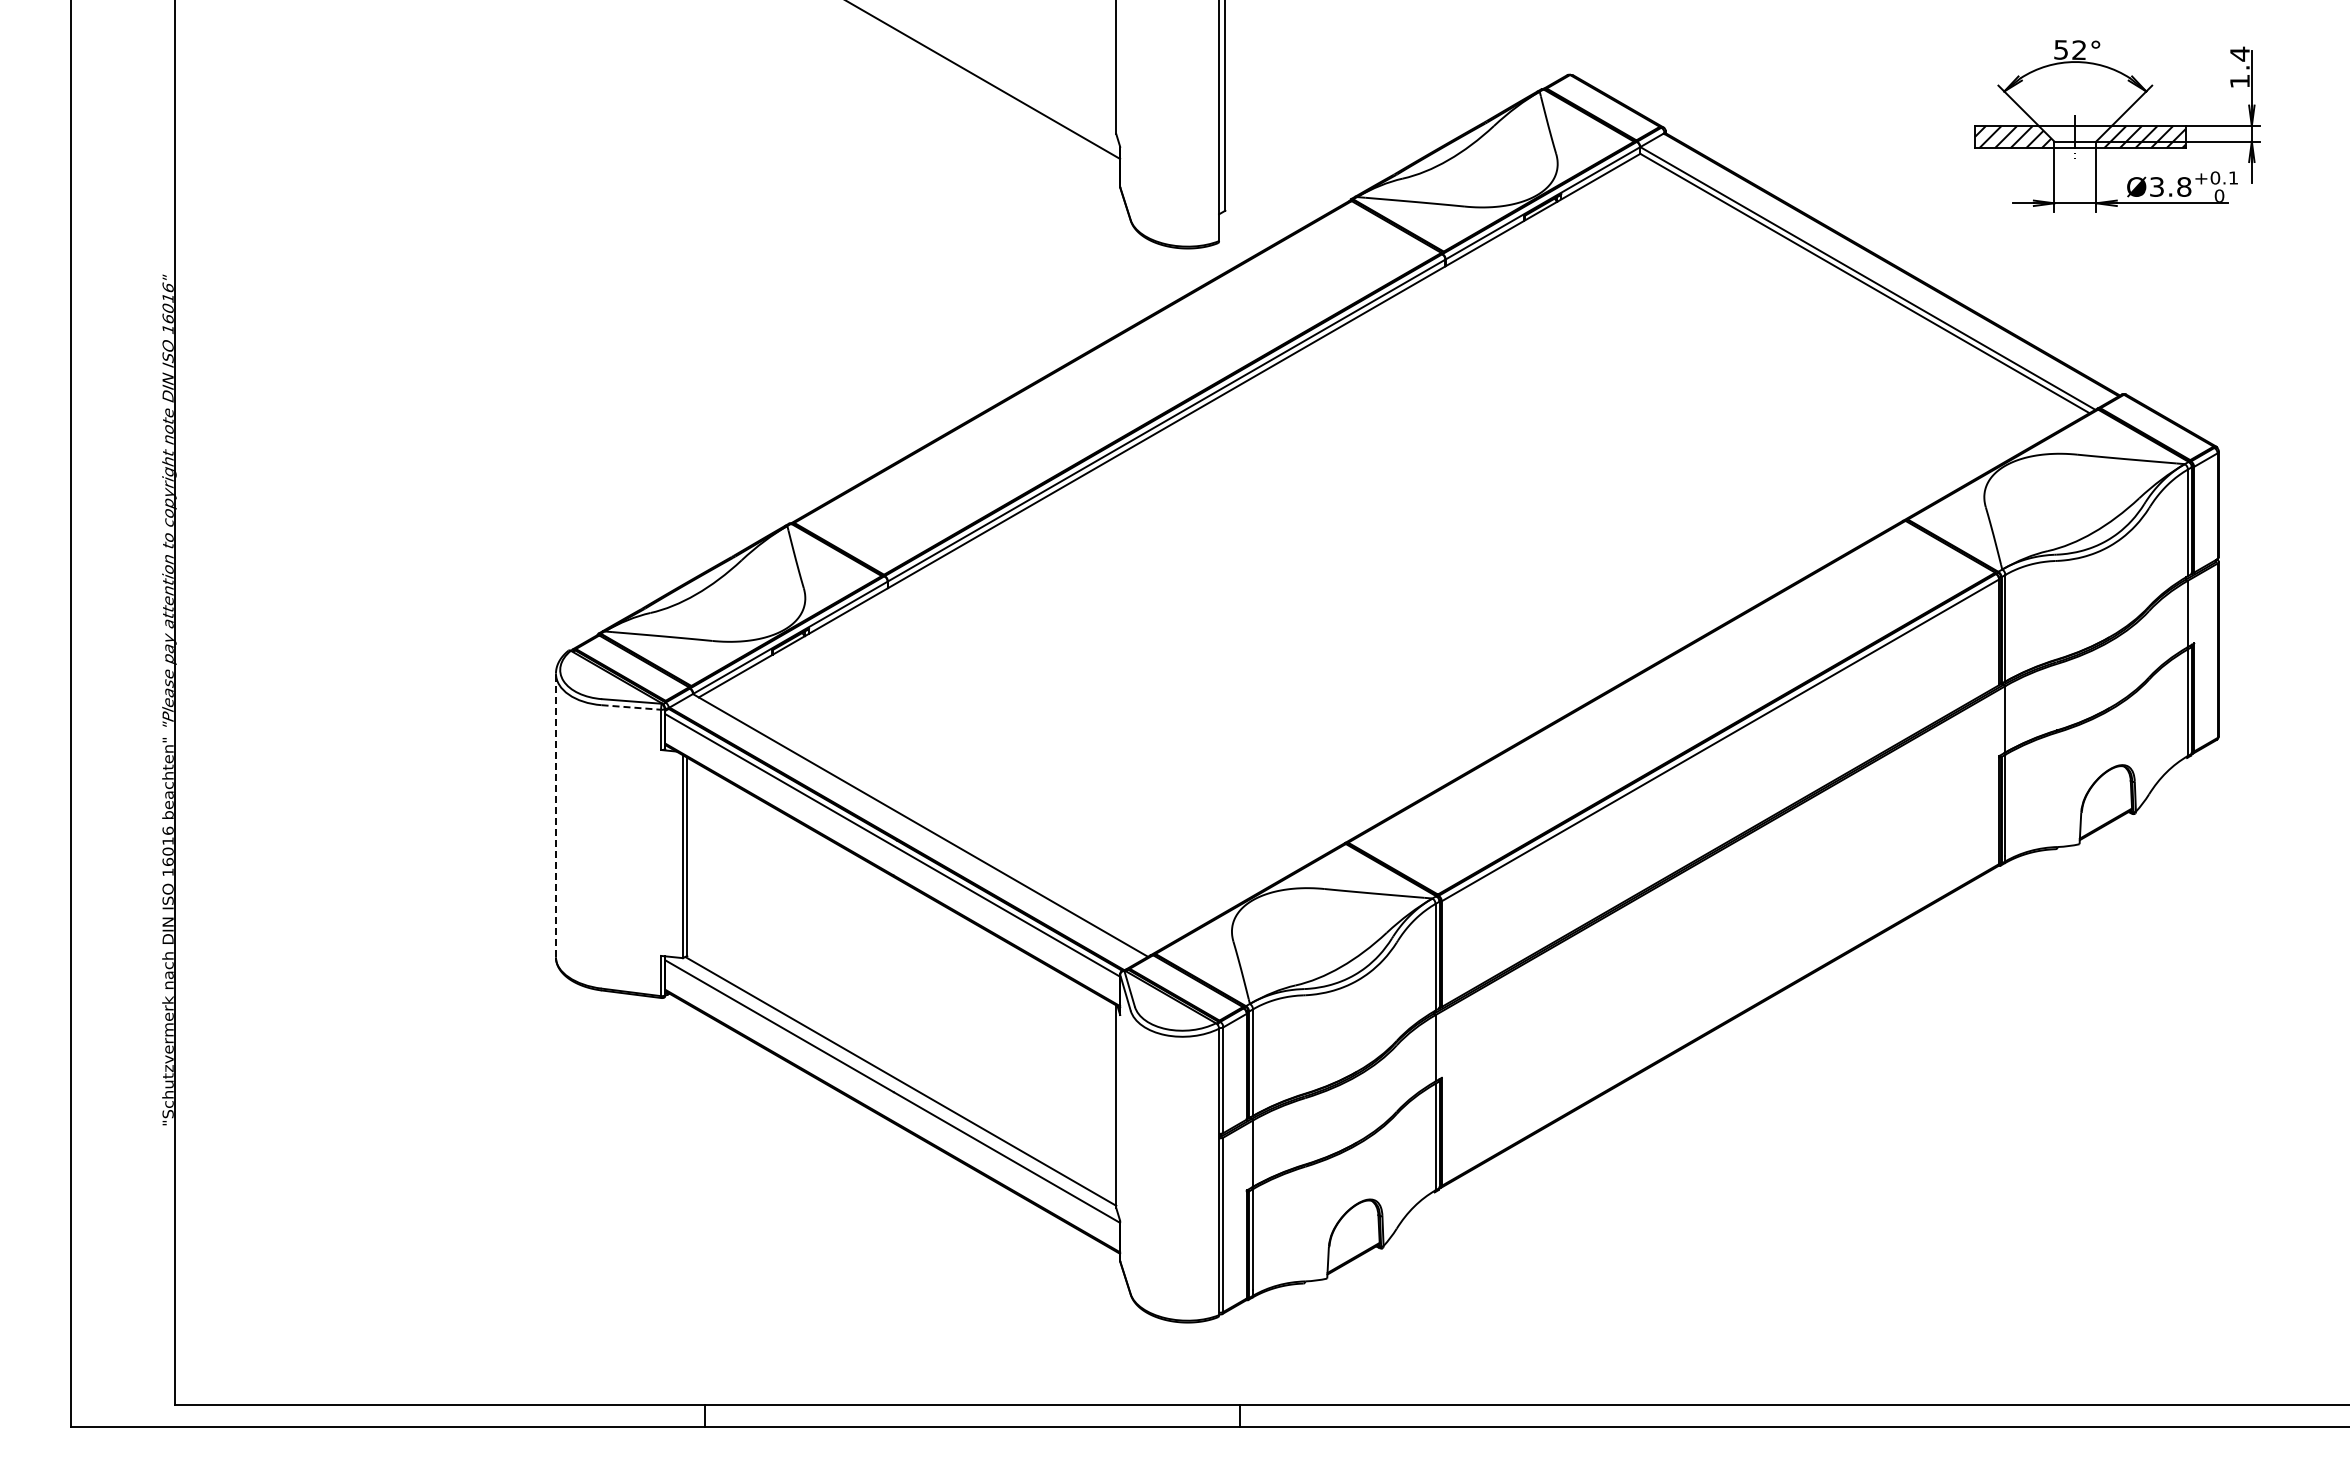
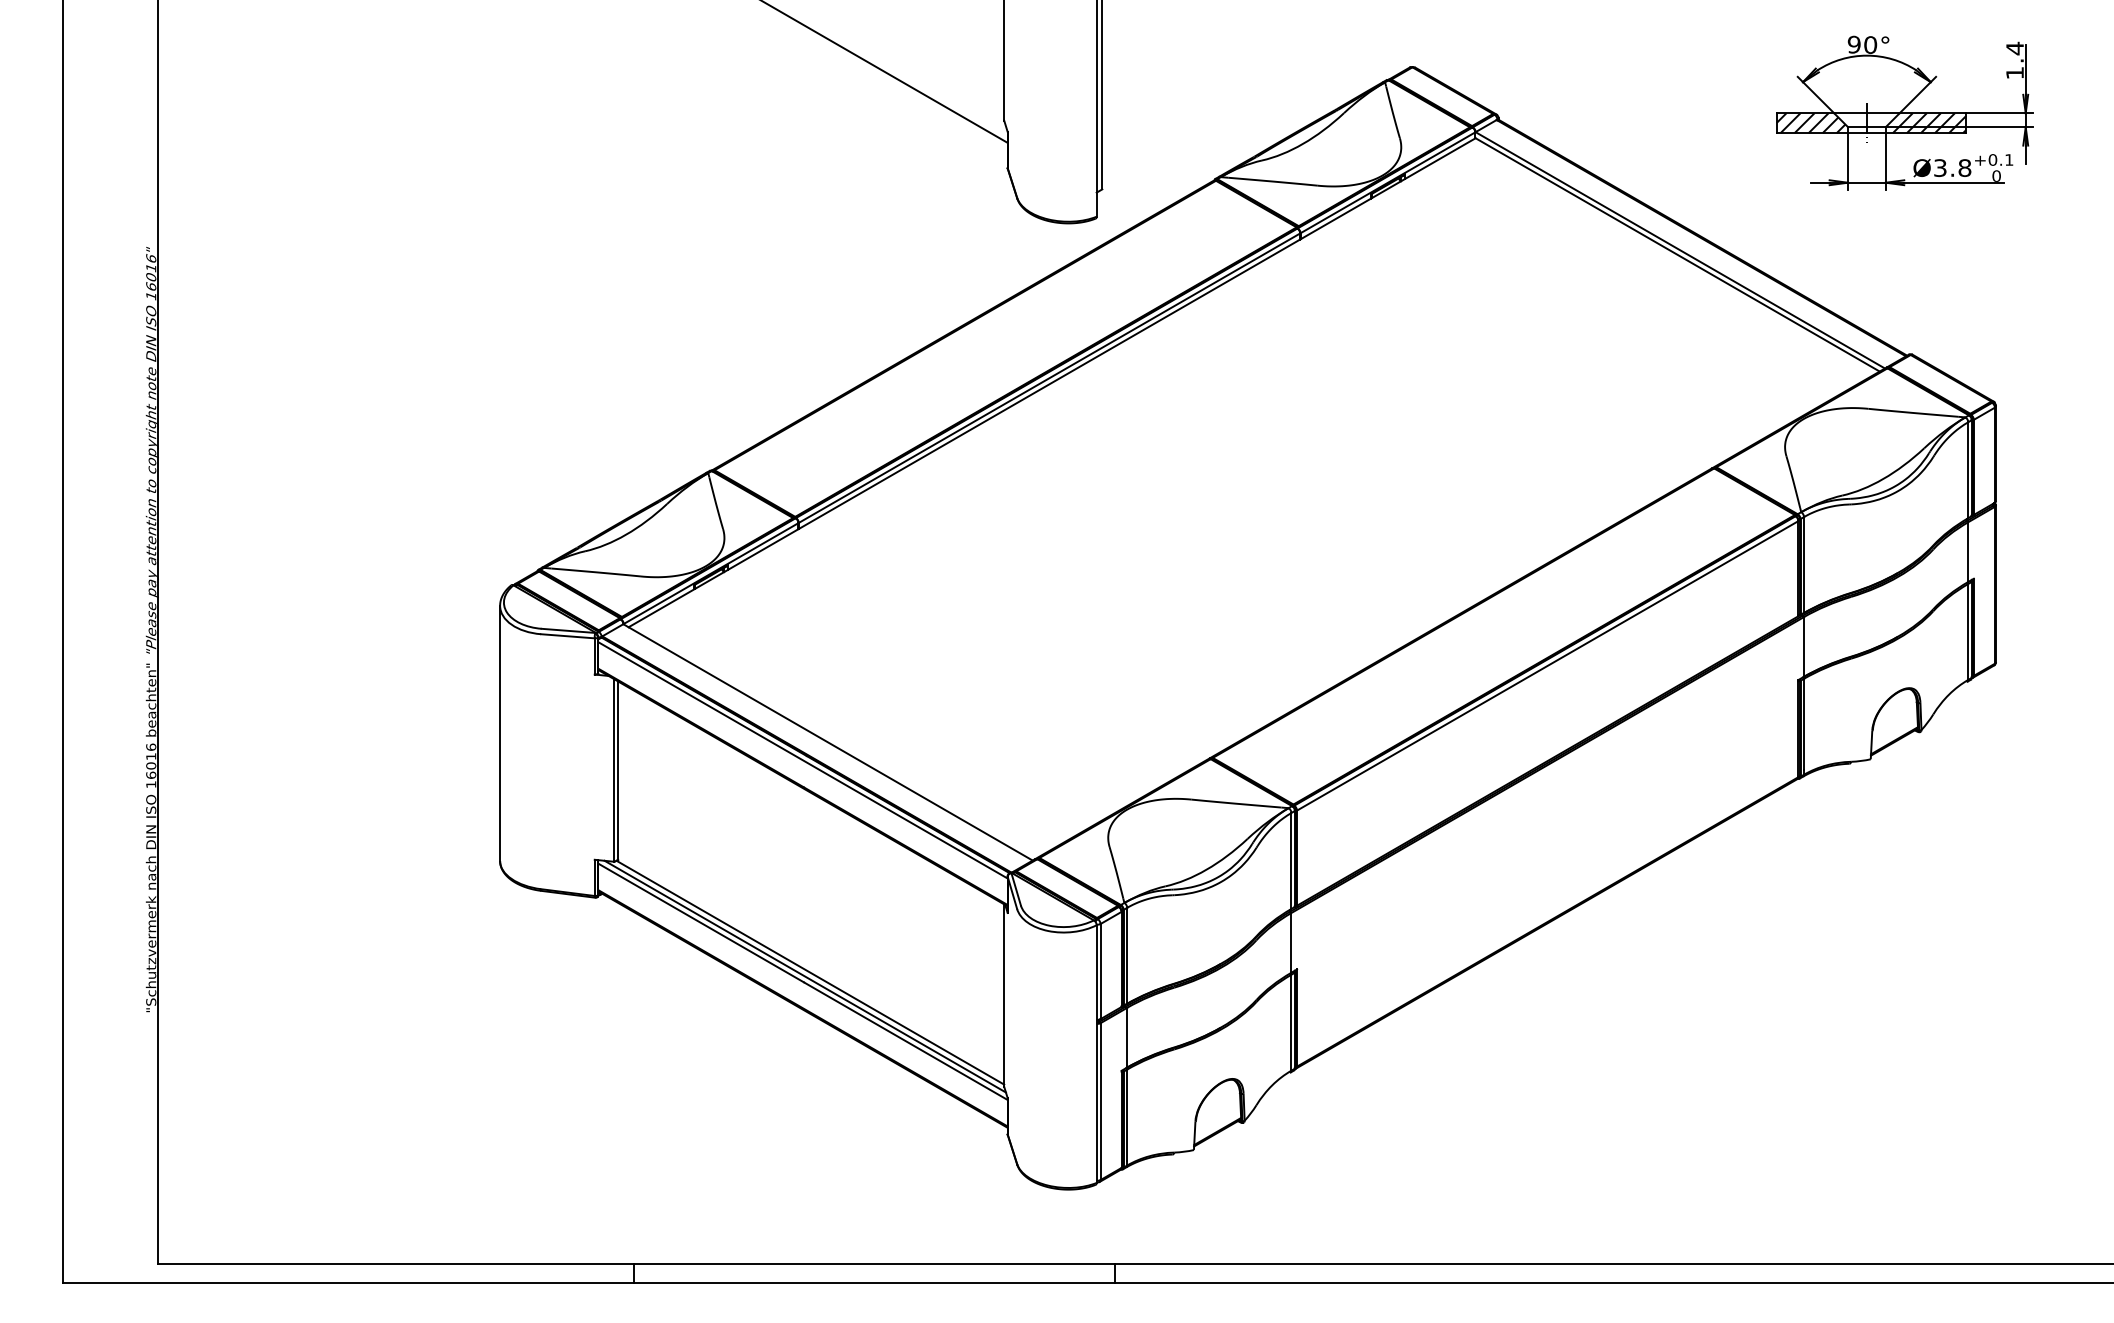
text: (2070, 50) -> (1862, 45), 52° -> 90°
line: (631, 707) -> (568, 636), dashed -> solid
line: (555, 815) -> (499, 733), dashed -> solid
line: (895, 1085) -> (805, 976), added

